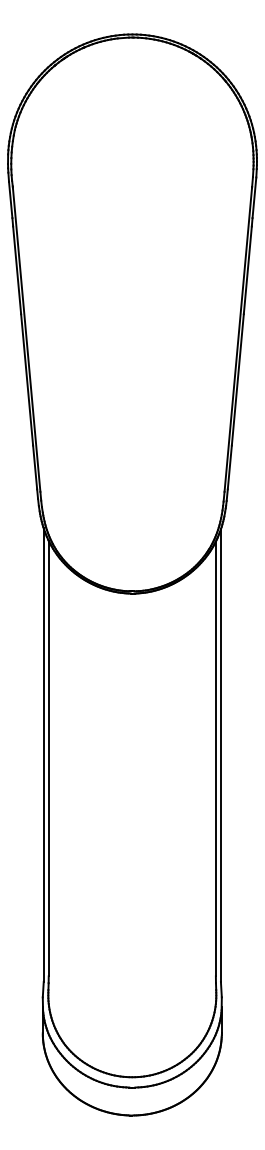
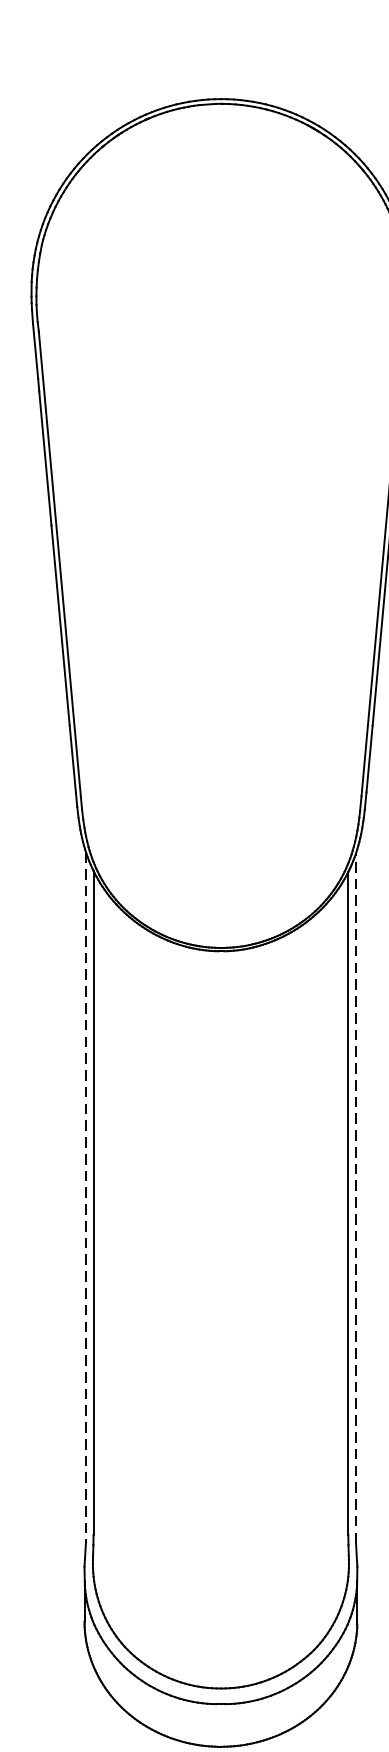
line: (43, 755) -> (85, 1198), solid -> dashed
line: (220, 755) -> (355, 1198), solid -> dashed

